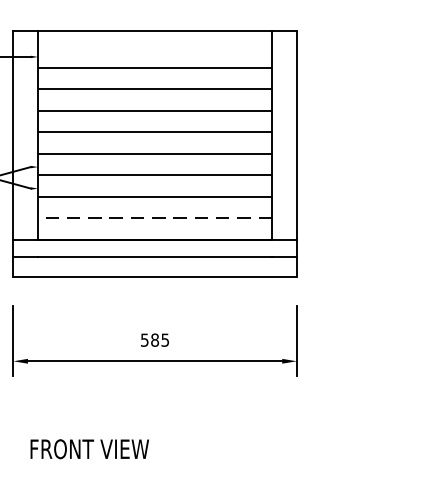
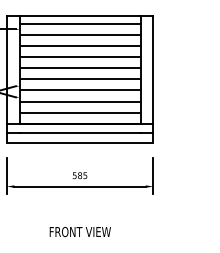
line: (153, 45) -> (79, 23), added
line: (153, 217) -> (79, 112), dashed -> solid
text: (88, 448) -> (79, 231), moved

